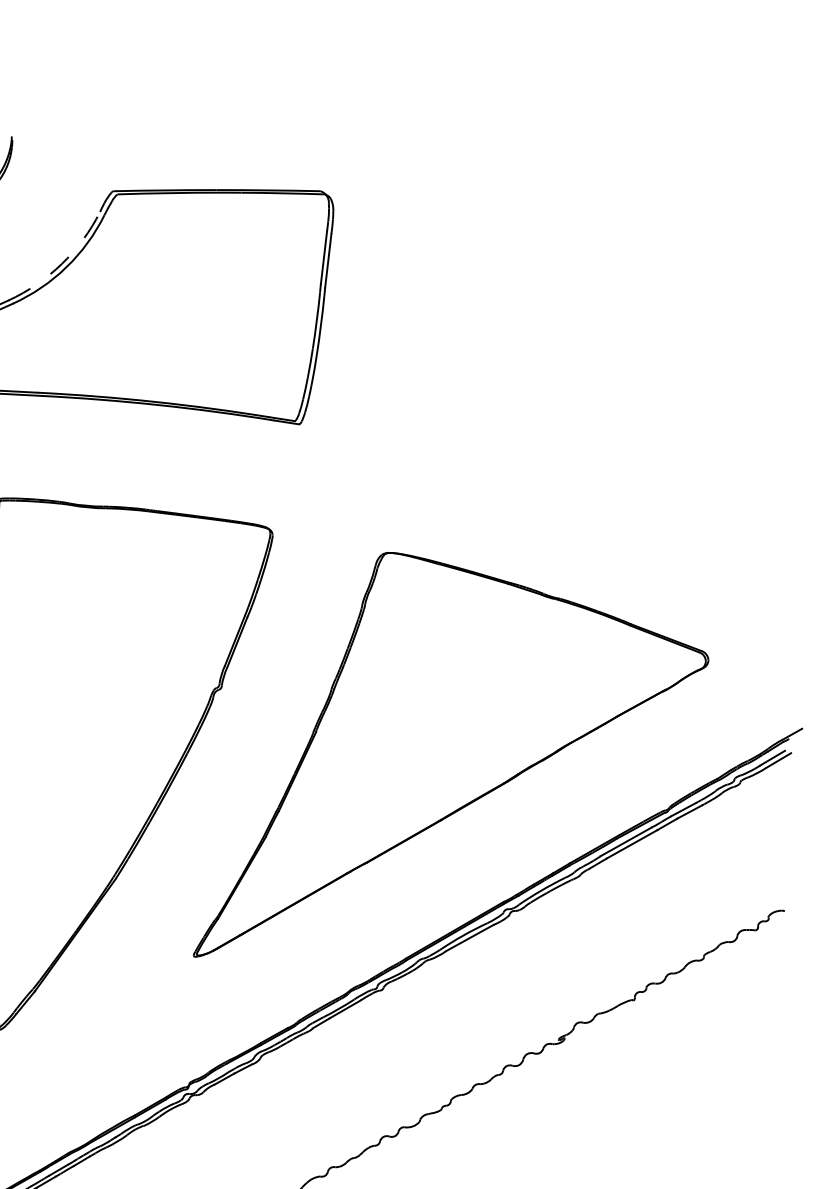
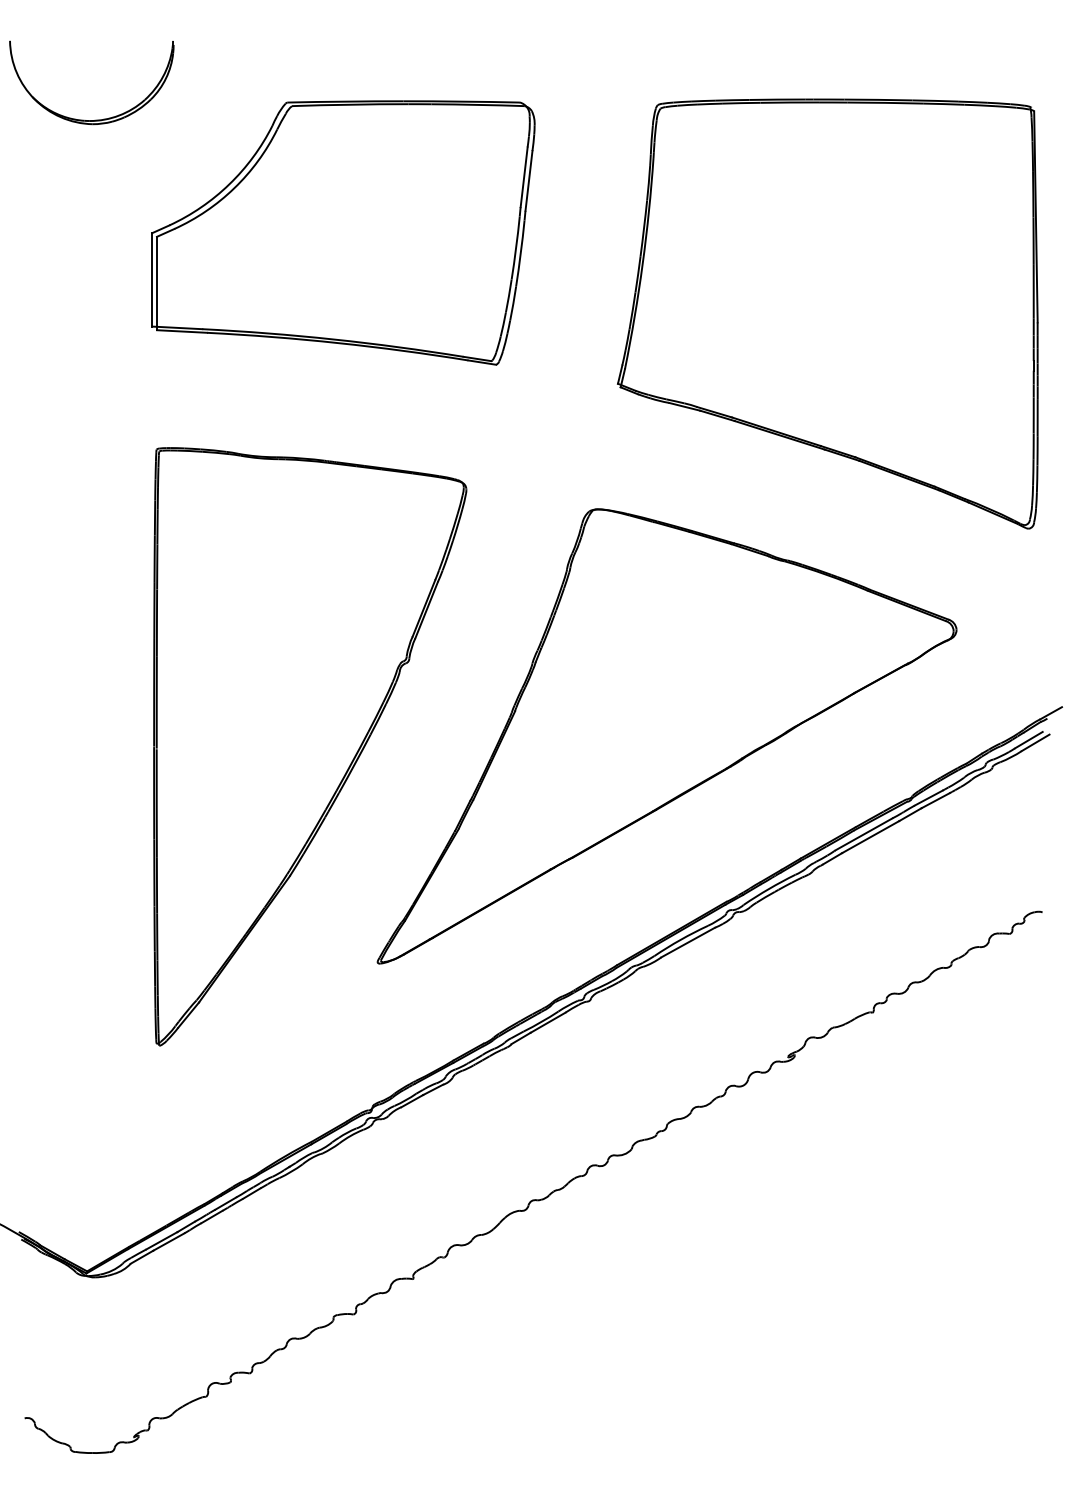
arc: (62, 264) -> (229, 184), dashed -> solid
part: (593, 378) -> (827, 313), added

